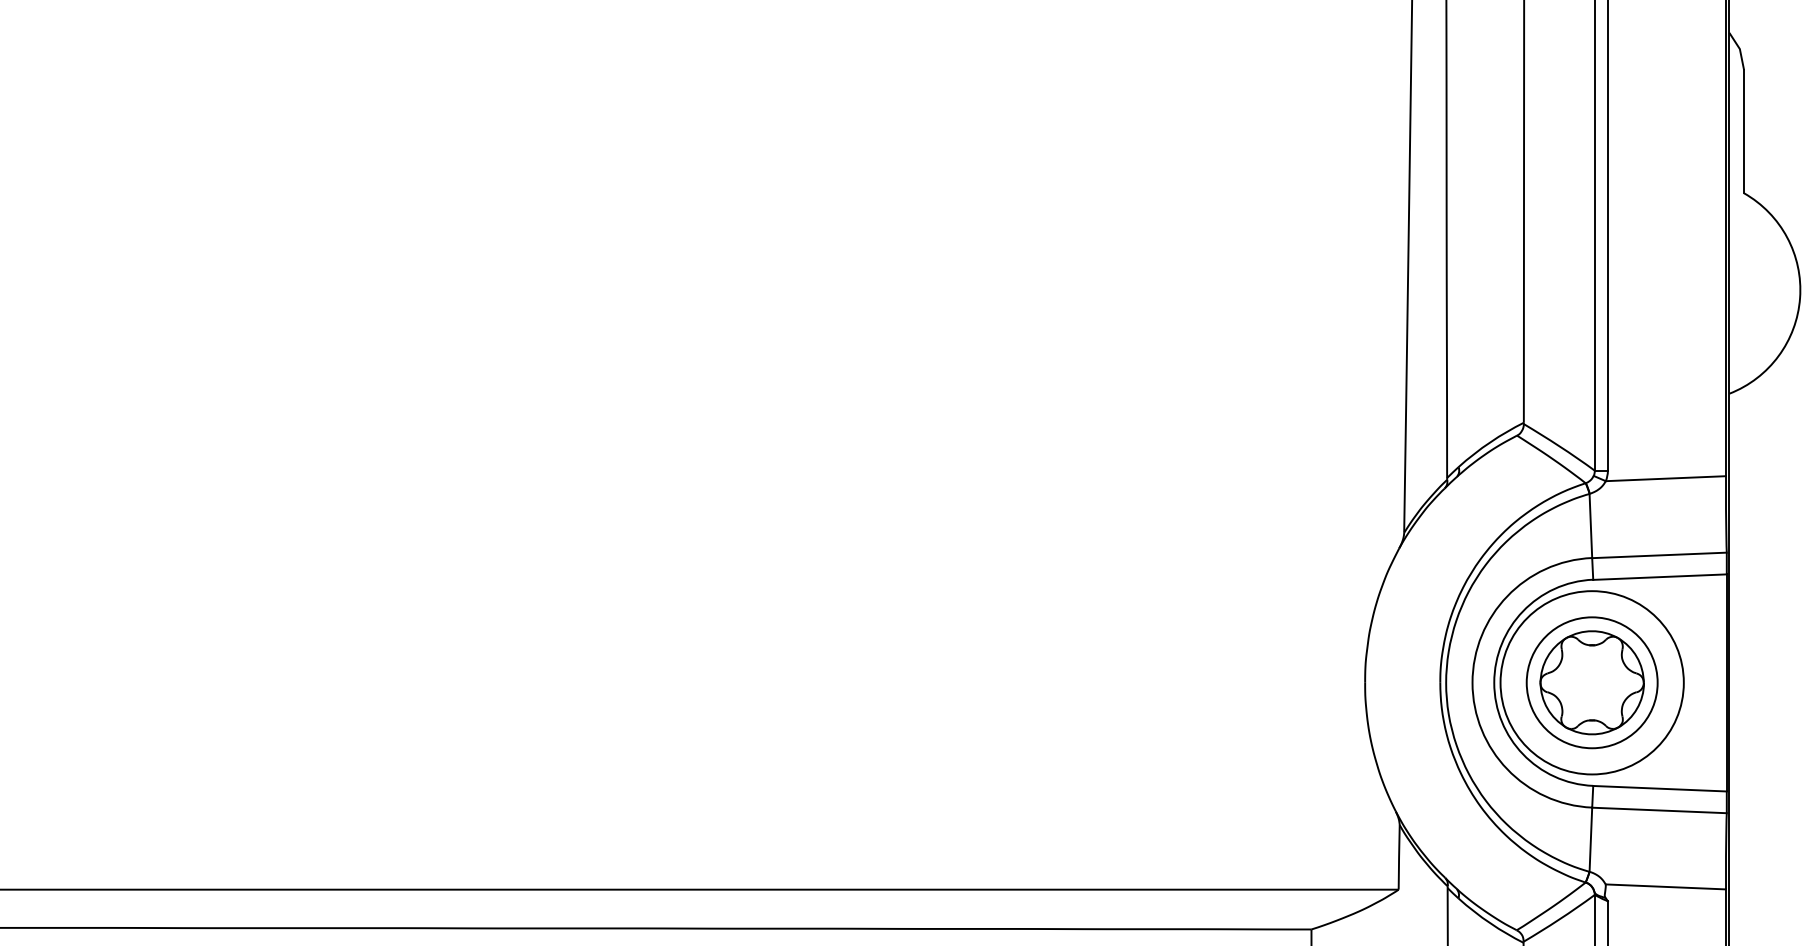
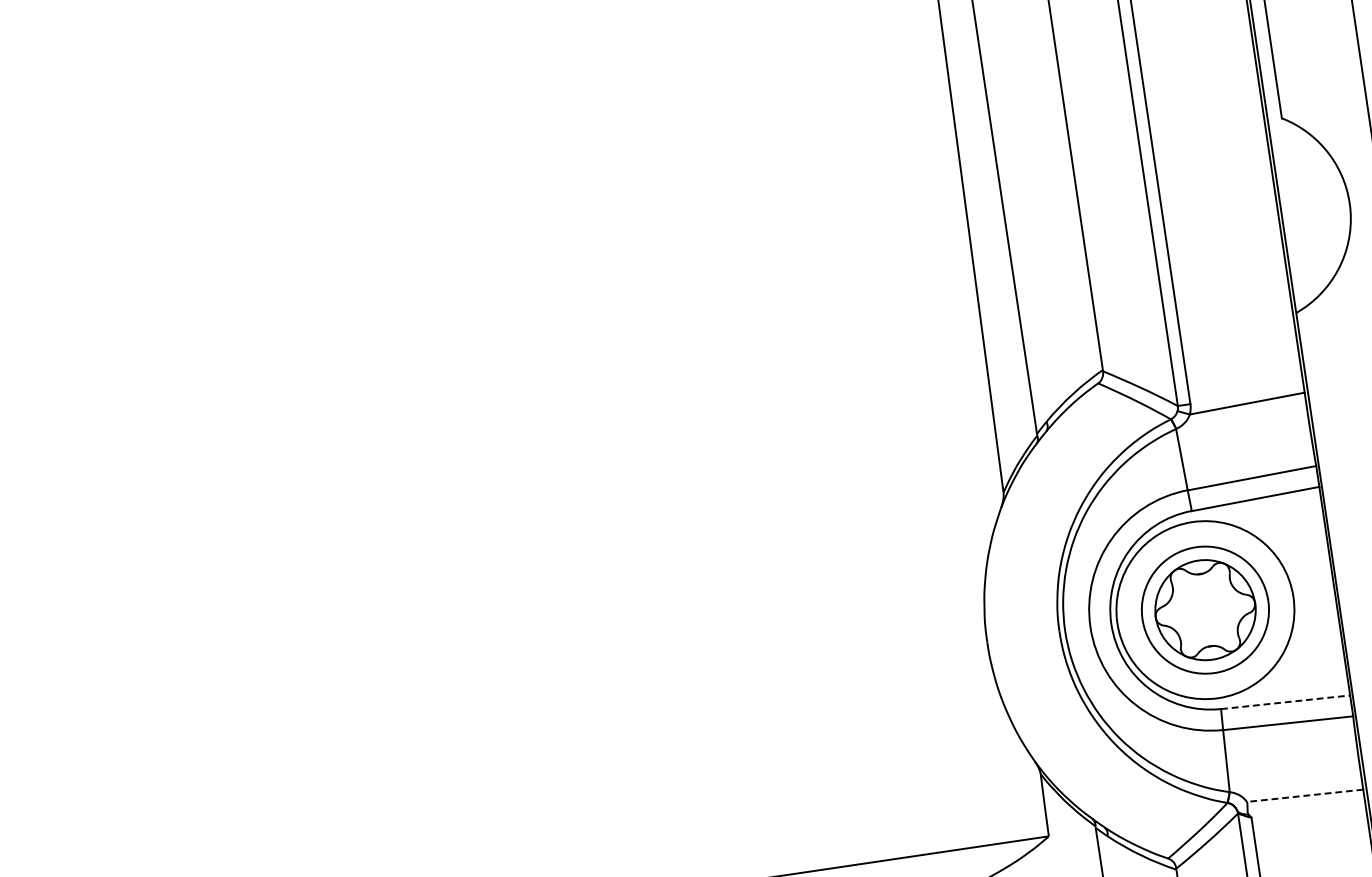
line: (1660, 788) -> (1286, 702), solid -> dashed
line: (1665, 886) -> (1304, 795), solid -> dashed

